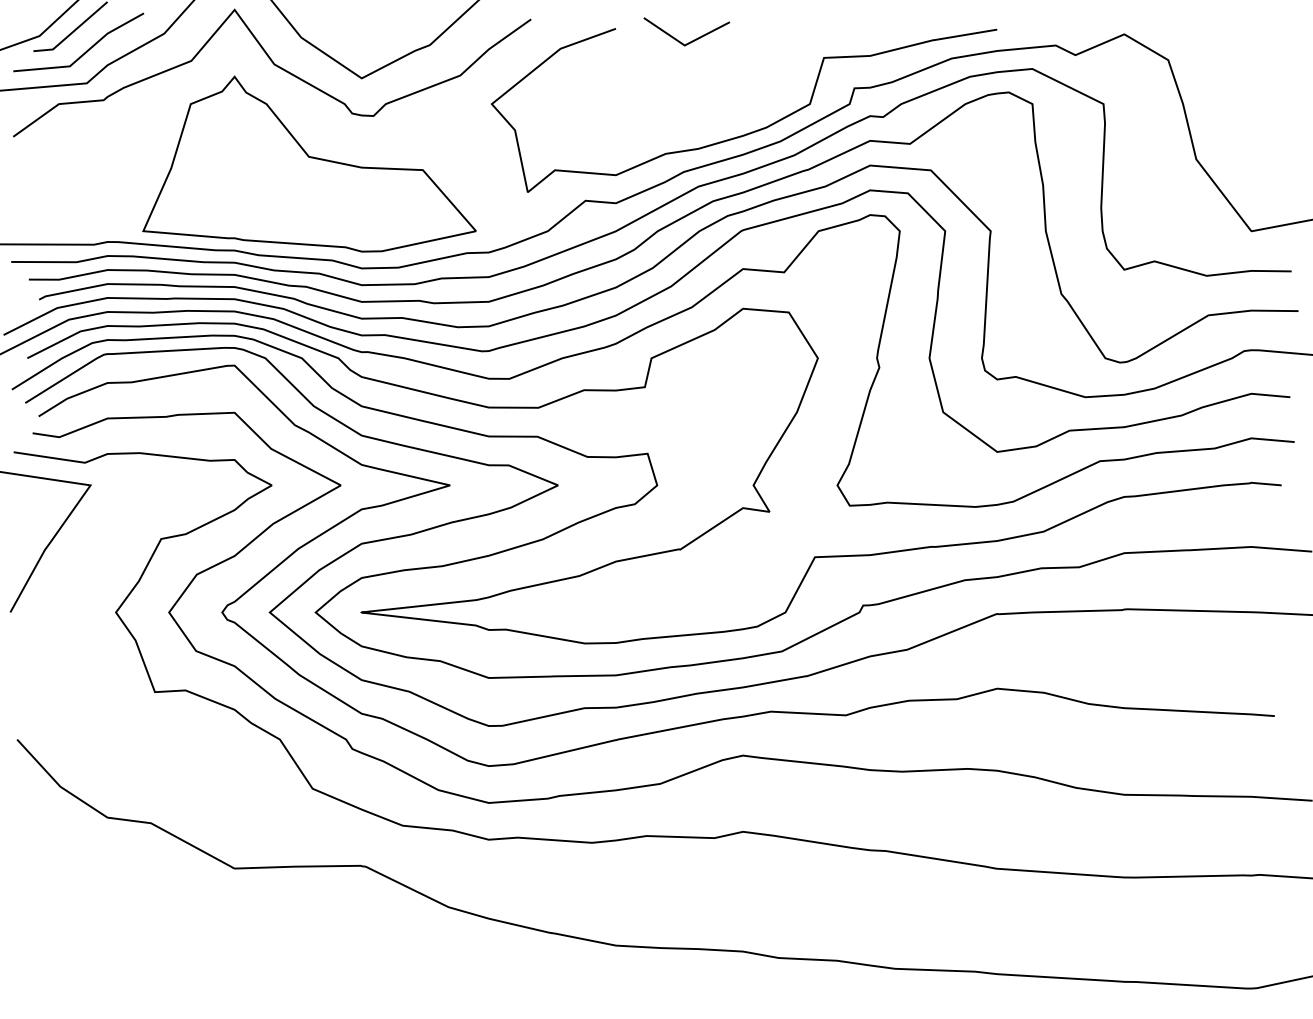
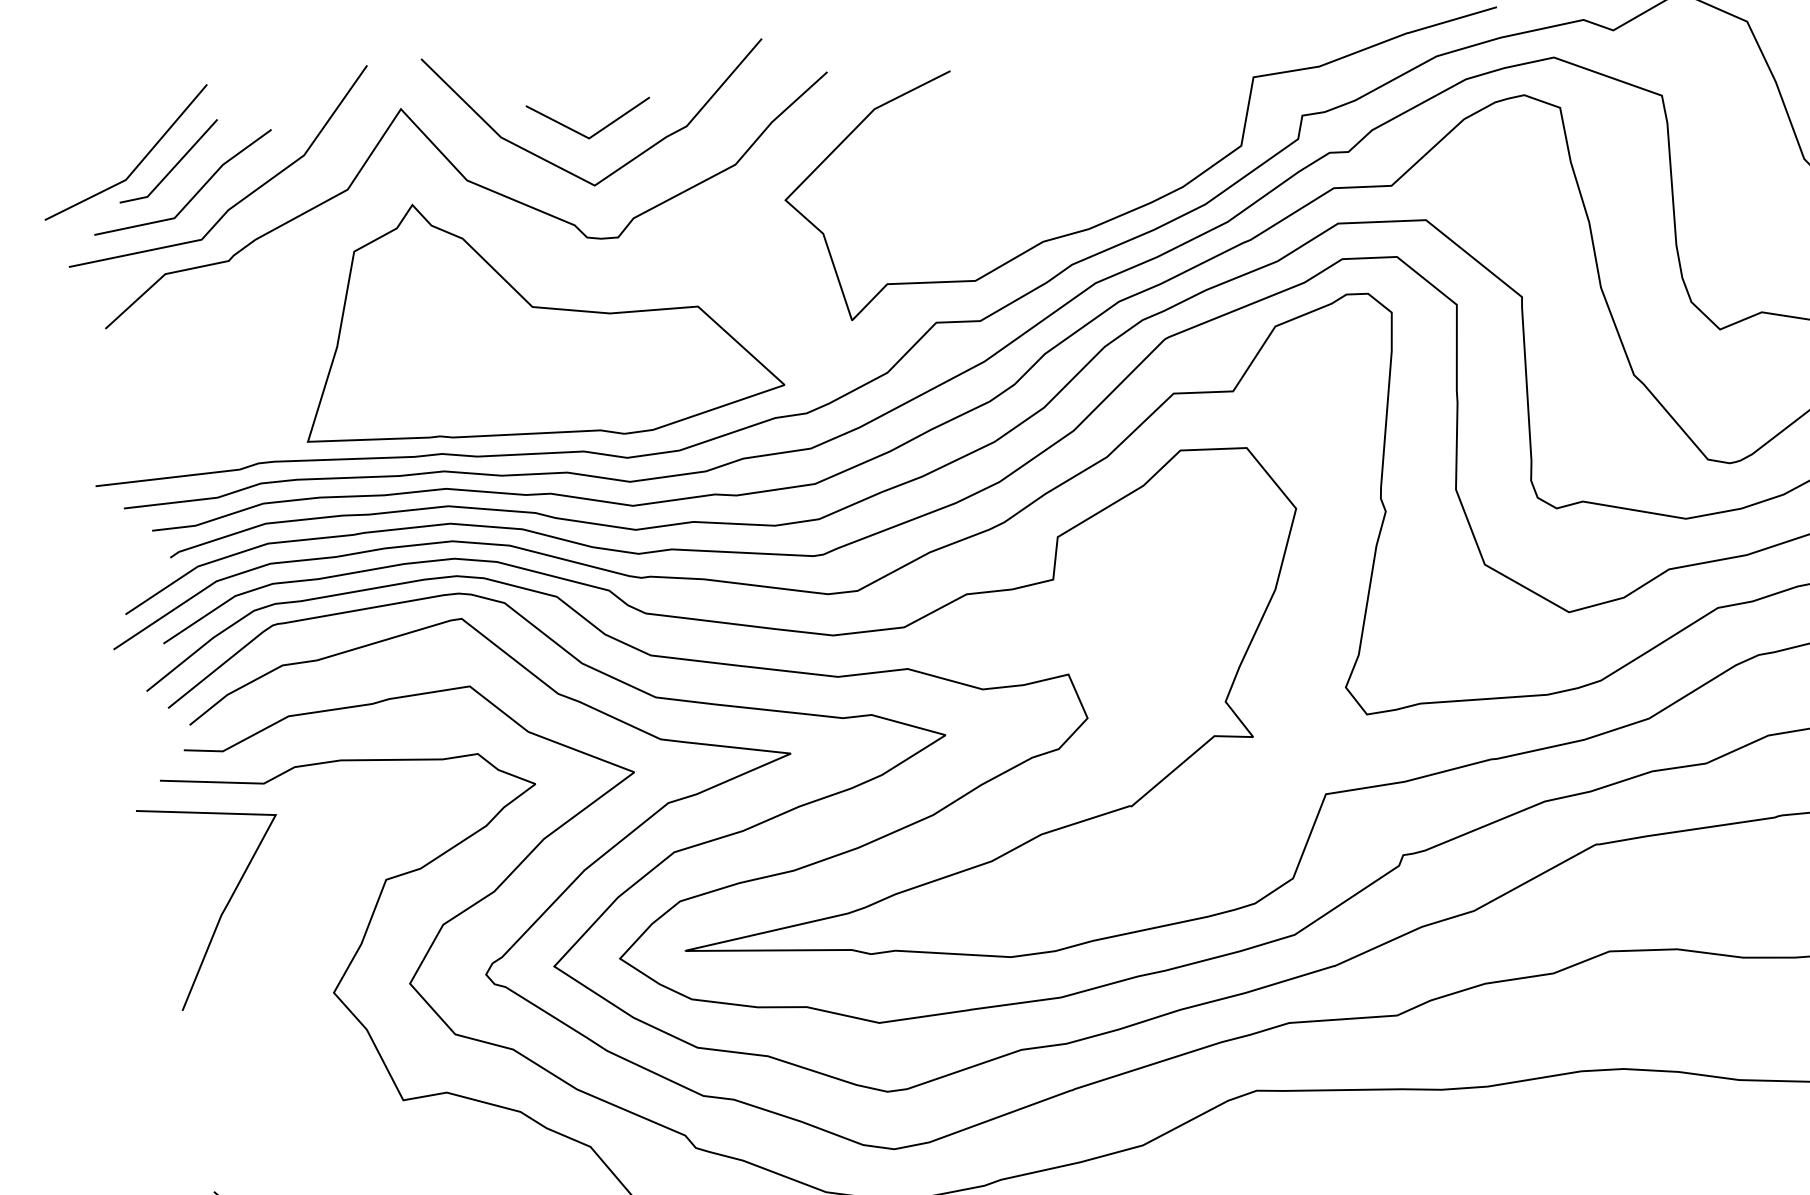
line: (690, 41) -> (596, 131), moved

